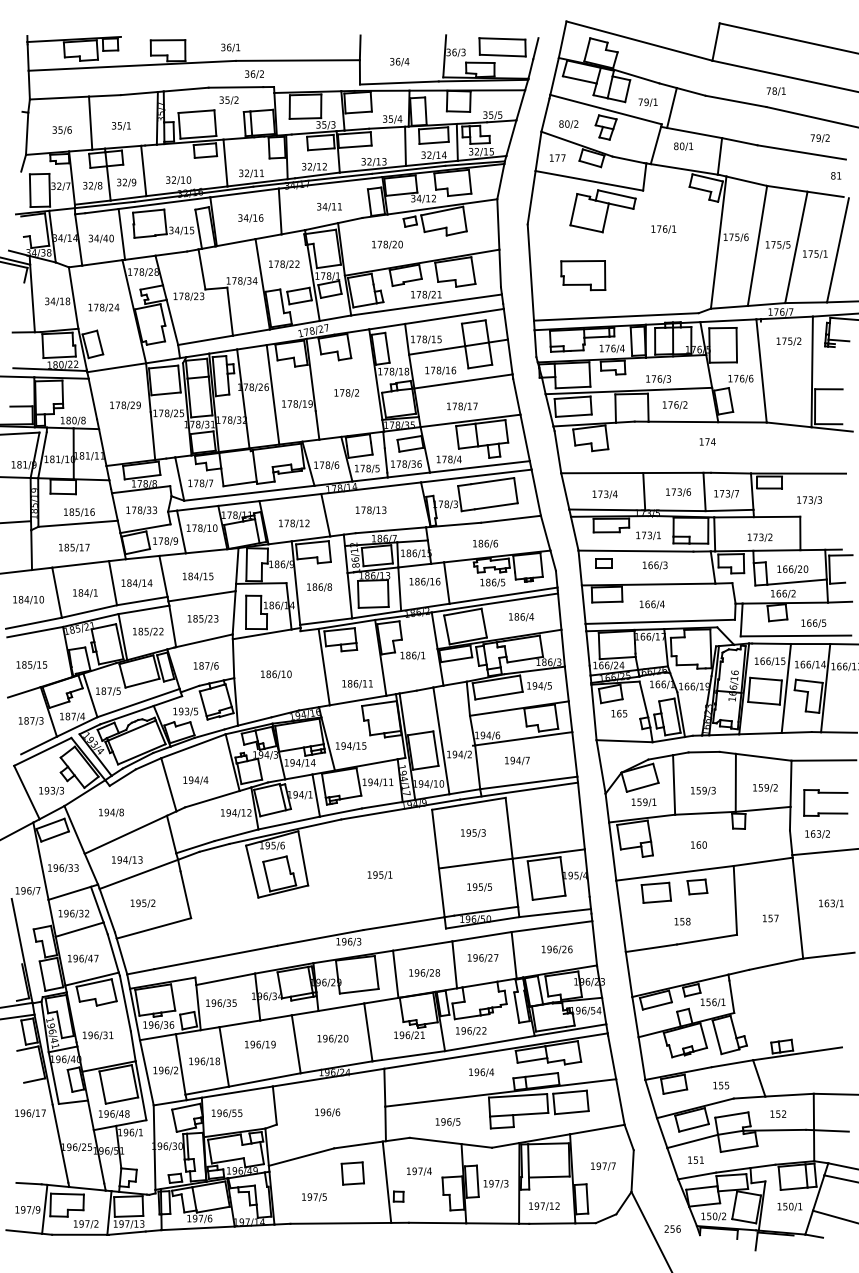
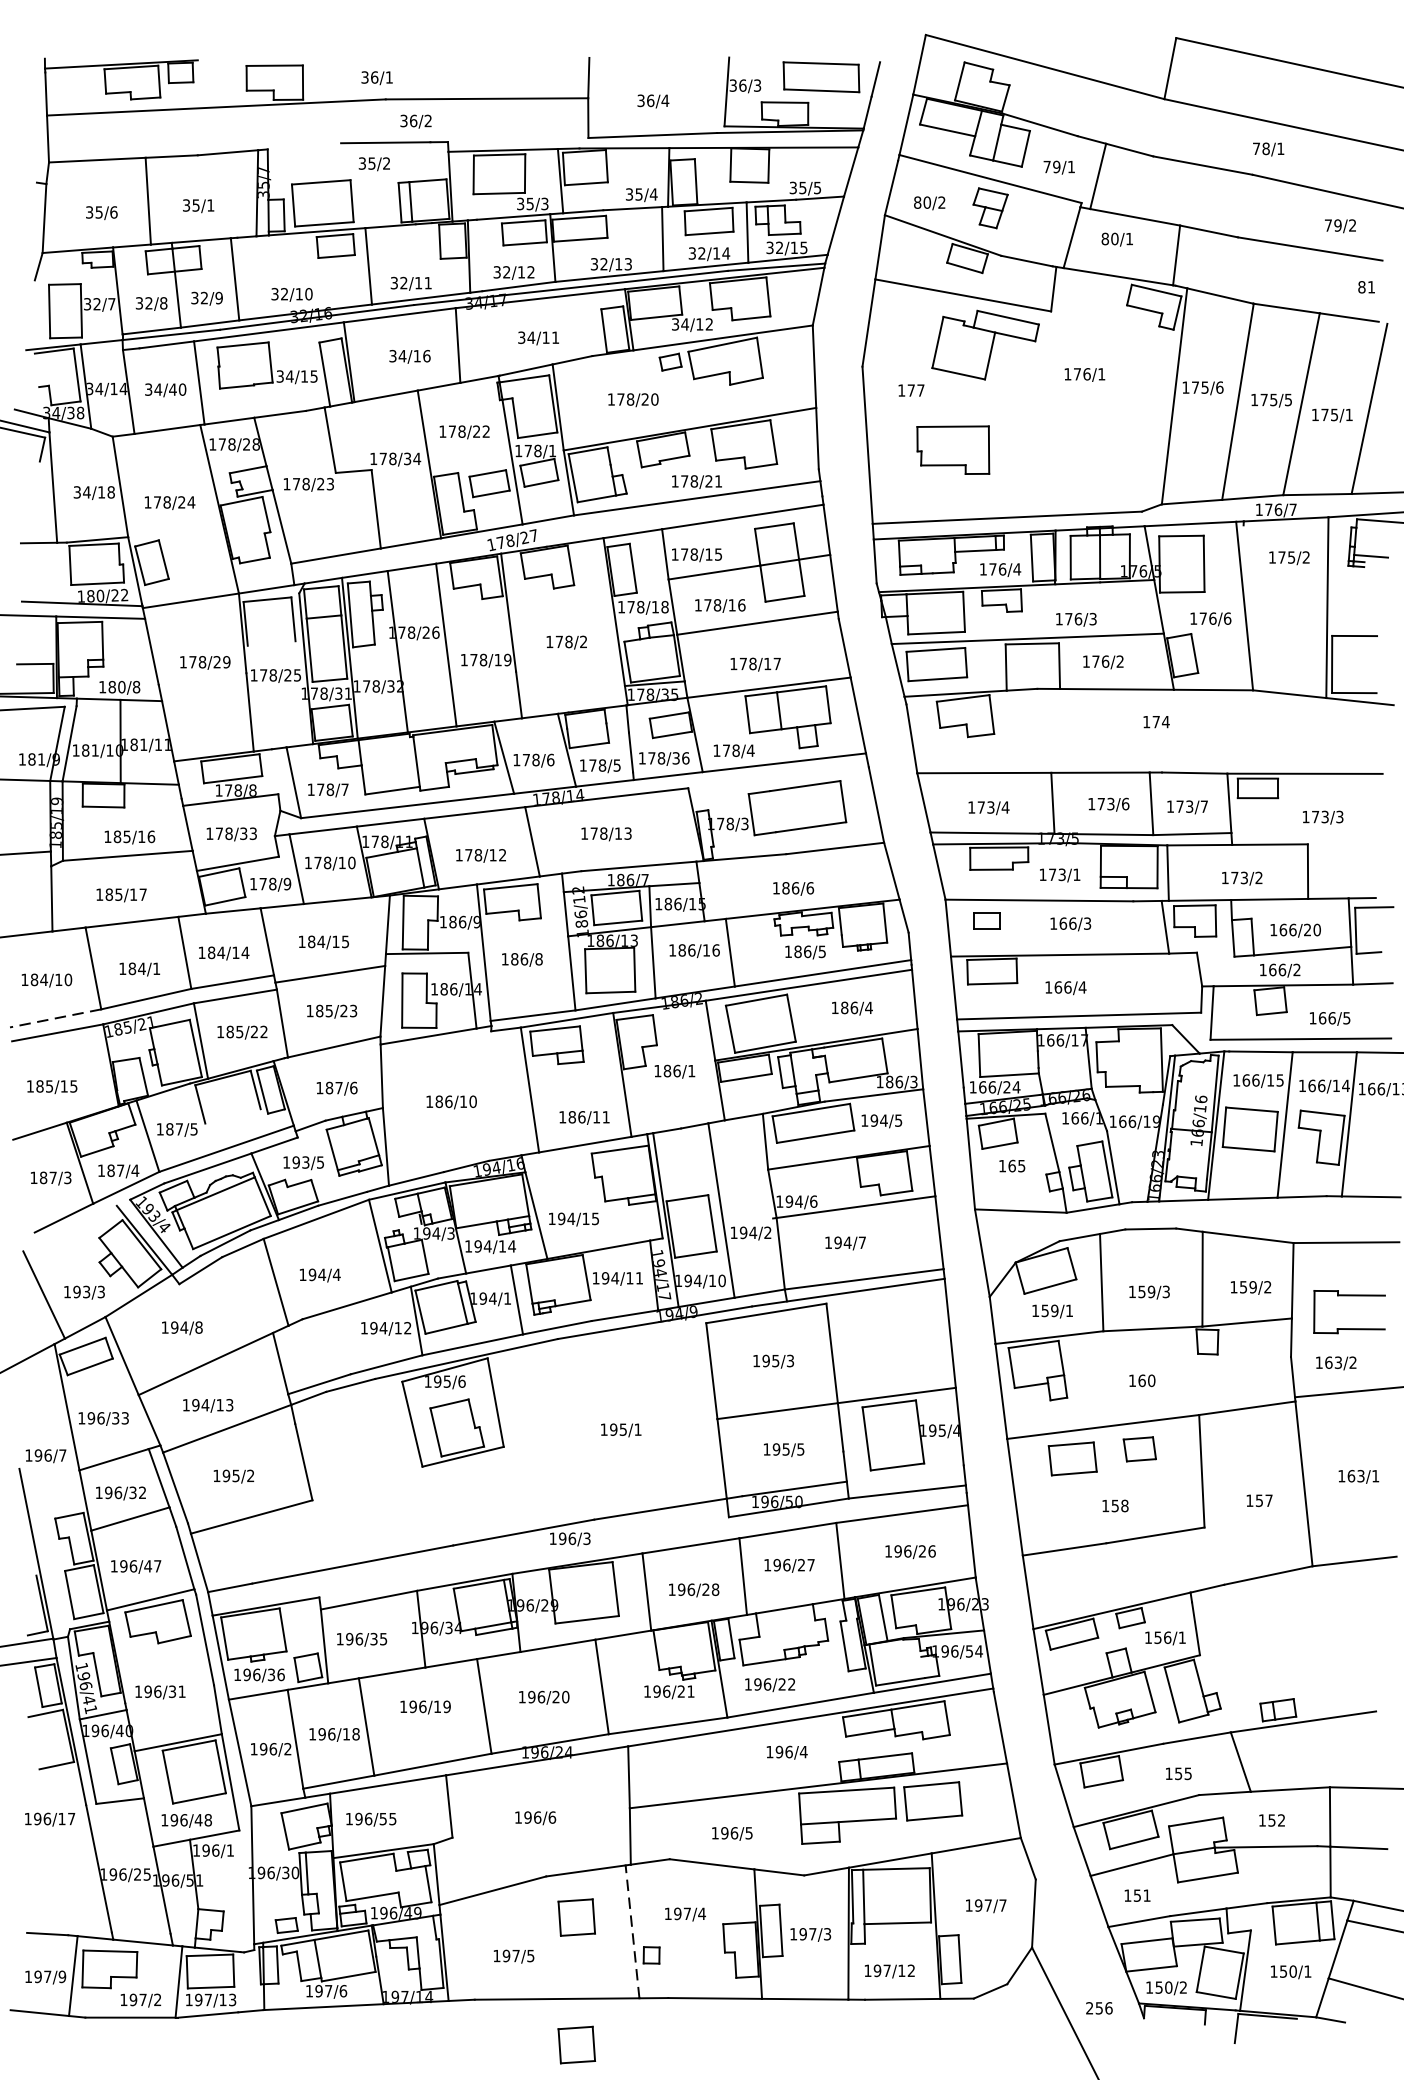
line: (185, 89) -> (303, 146), removed
text: (557, 157) -> (911, 389), moved
line: (165, 393) -> (270, 642), removed
line: (476, 475) -> (778, 776), removed
line: (33, 623) -> (54, 1018), solid -> dashed
line: (142, 682) -> (233, 1115), removed
line: (42, 751) -> (69, 1227), removed
line: (386, 1182) -> (631, 1932), solid -> dashed
part: (352, 1251) -> (576, 2044), added

